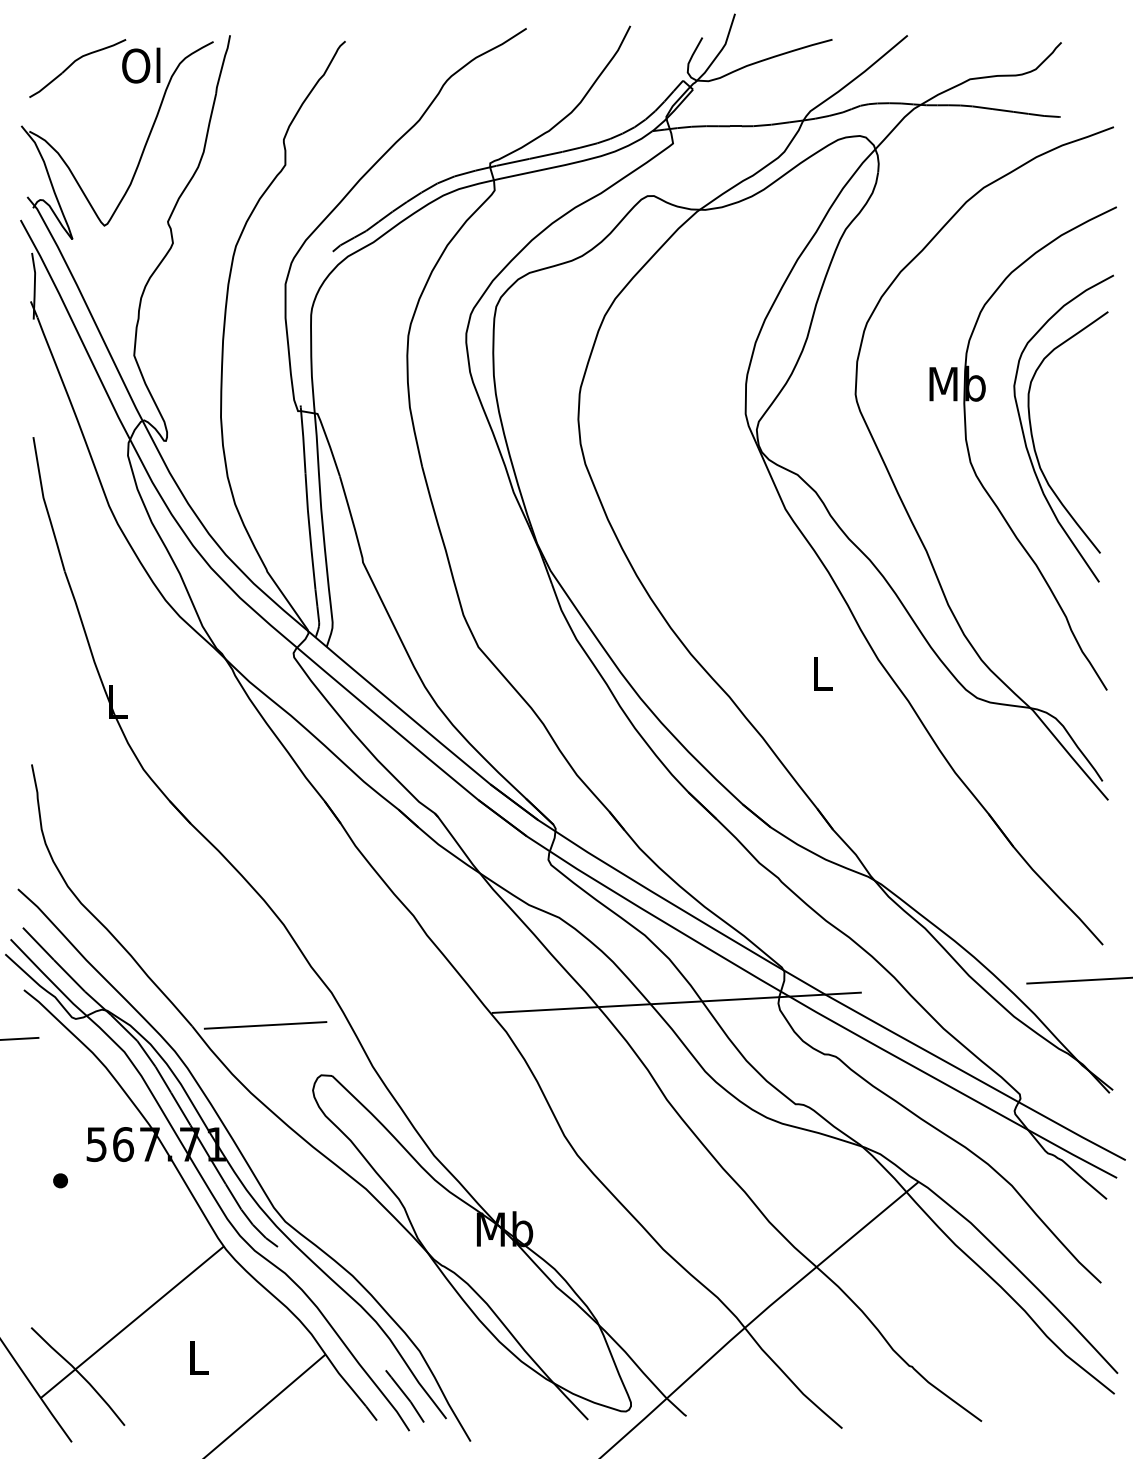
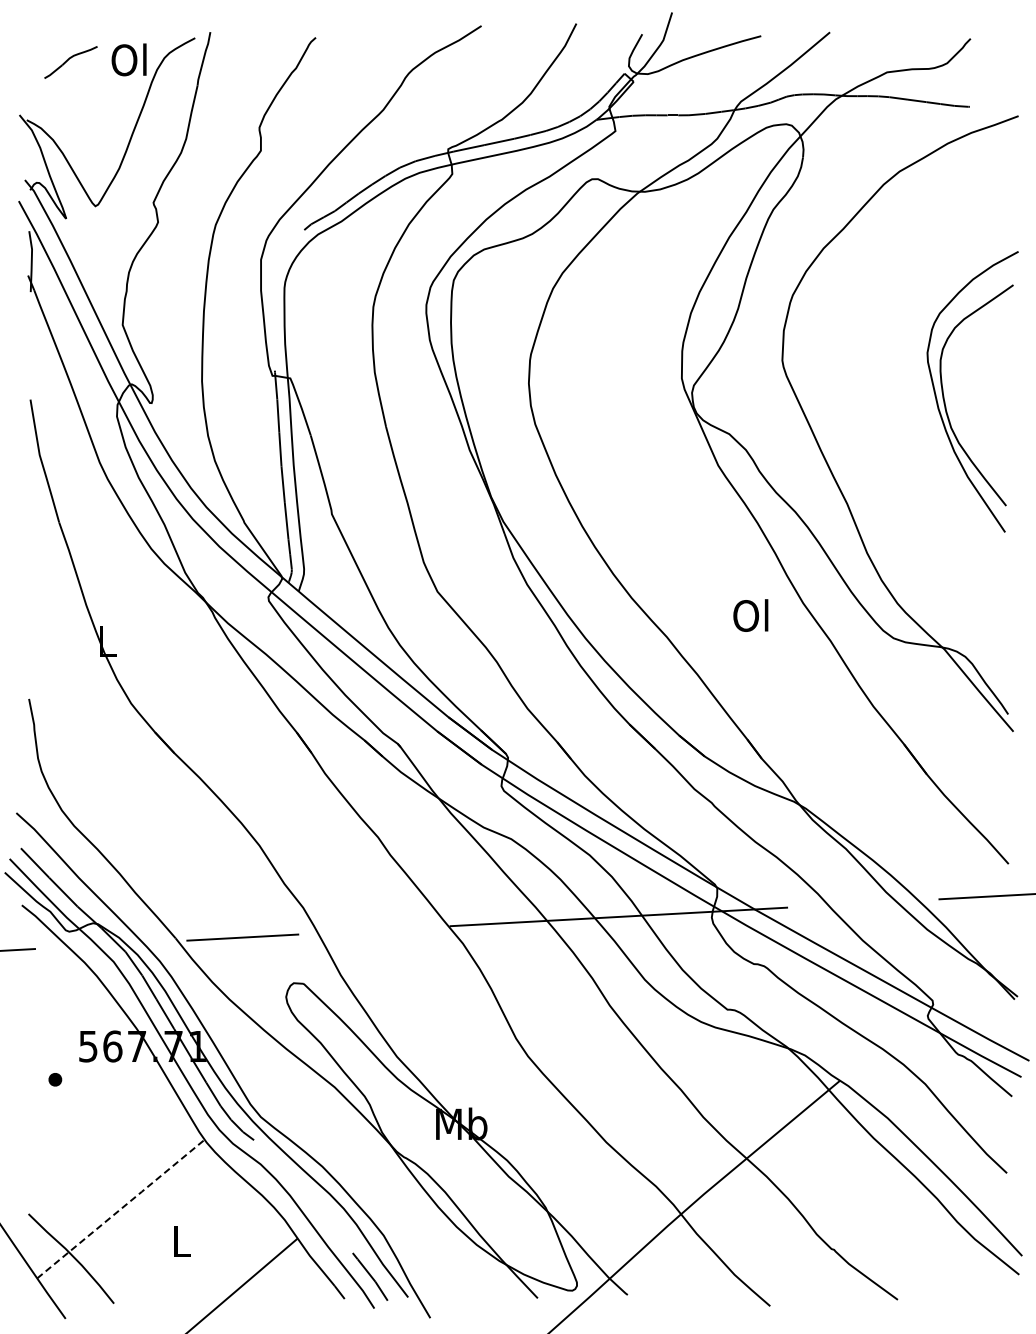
part: (77, 68) -> (70, 62), size x0.6
part: (973, 466) -> (890, 426), removed
text: (820, 673) -> (750, 615), L -> Ol
line: (132, 1321) -> (121, 1208), solid -> dashed

